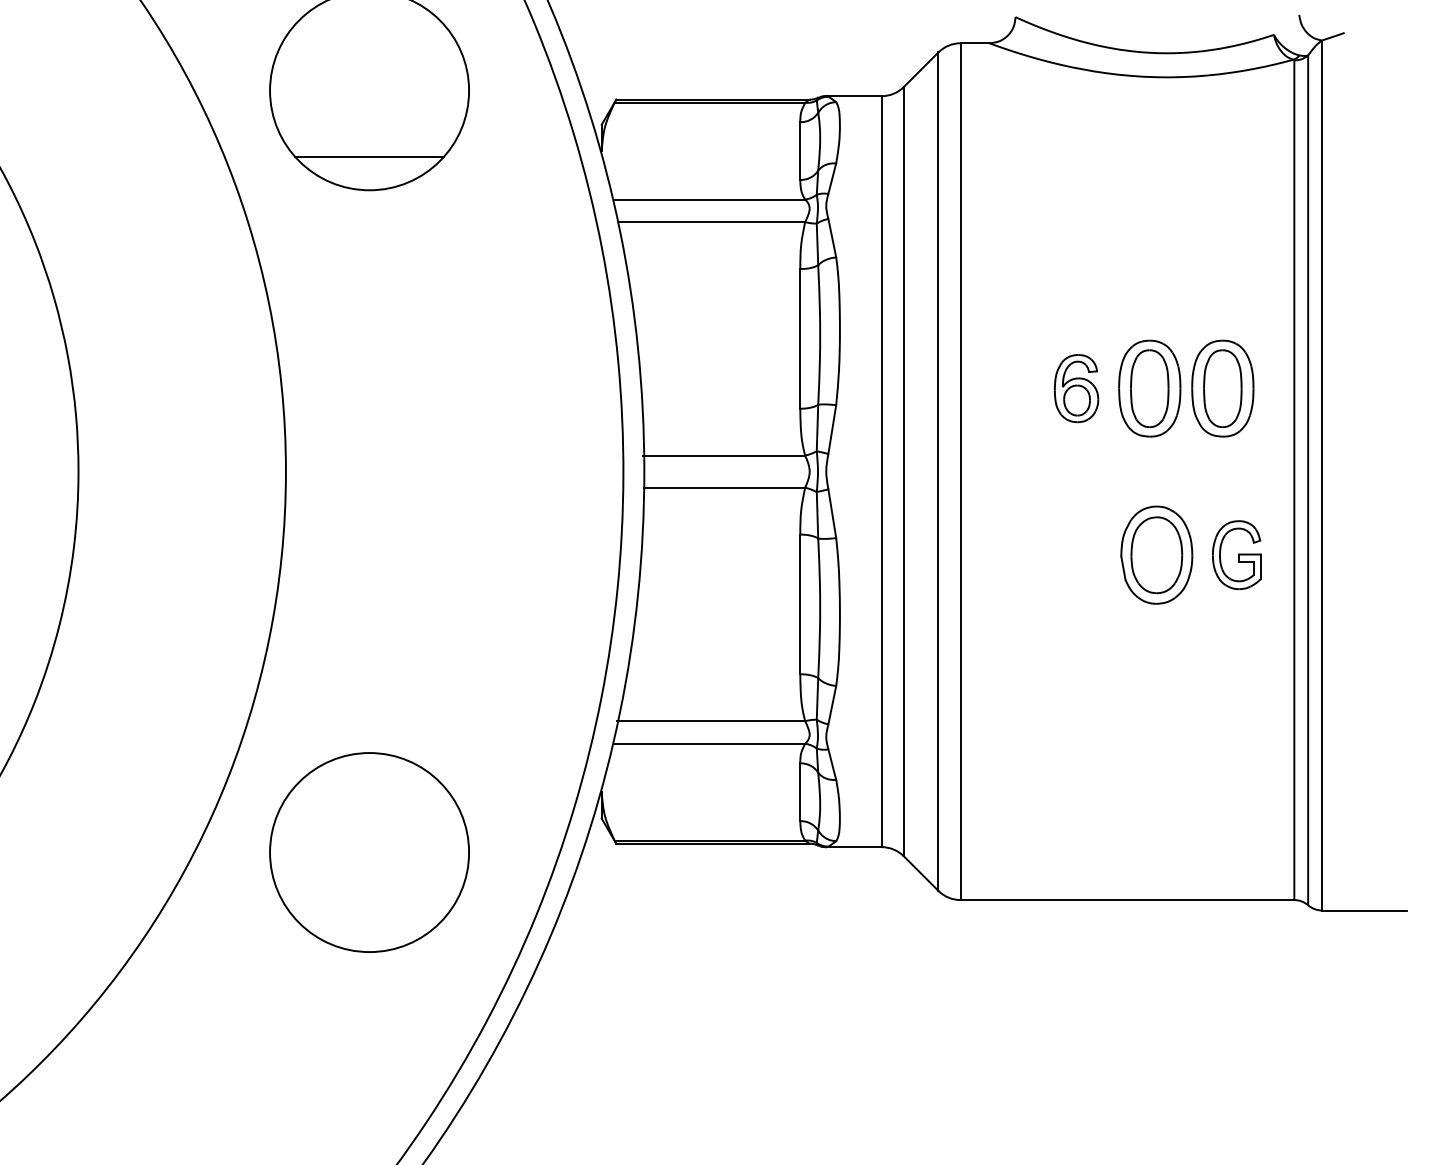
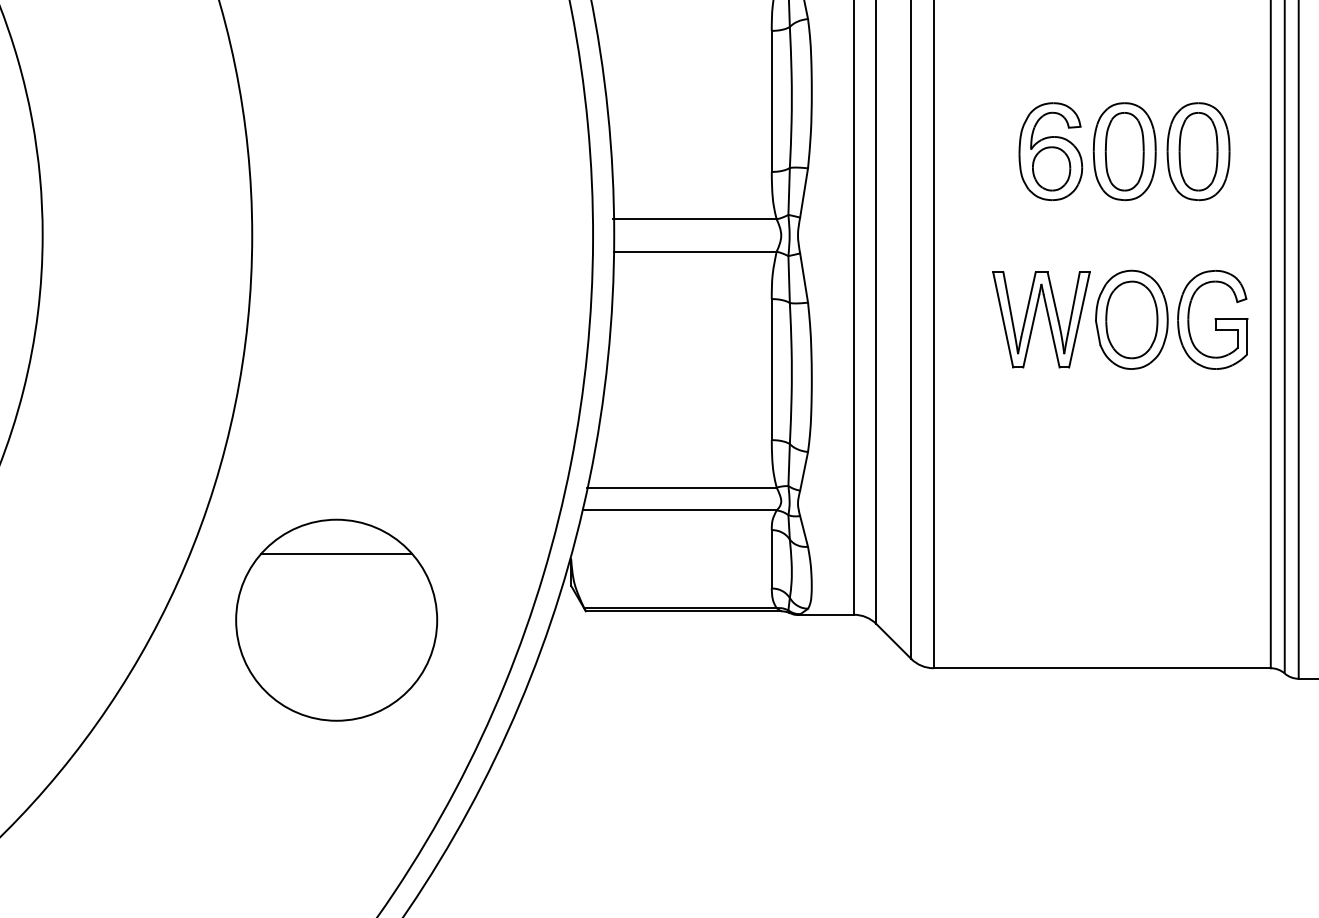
part: (1076, 388) -> (1050, 151), size x1.43
part: (1236, 554) -> (1212, 319), size x1.43
part: (1066, 555) -> (1040, 320), added
line: (369, 786) -> (336, 553), added

